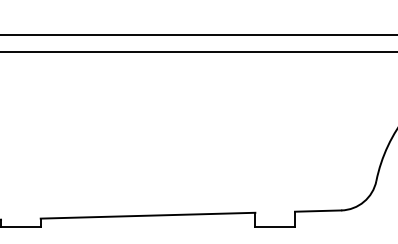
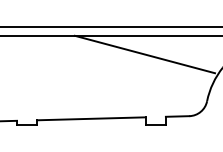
line: (252, 88) -> (144, 54), added

